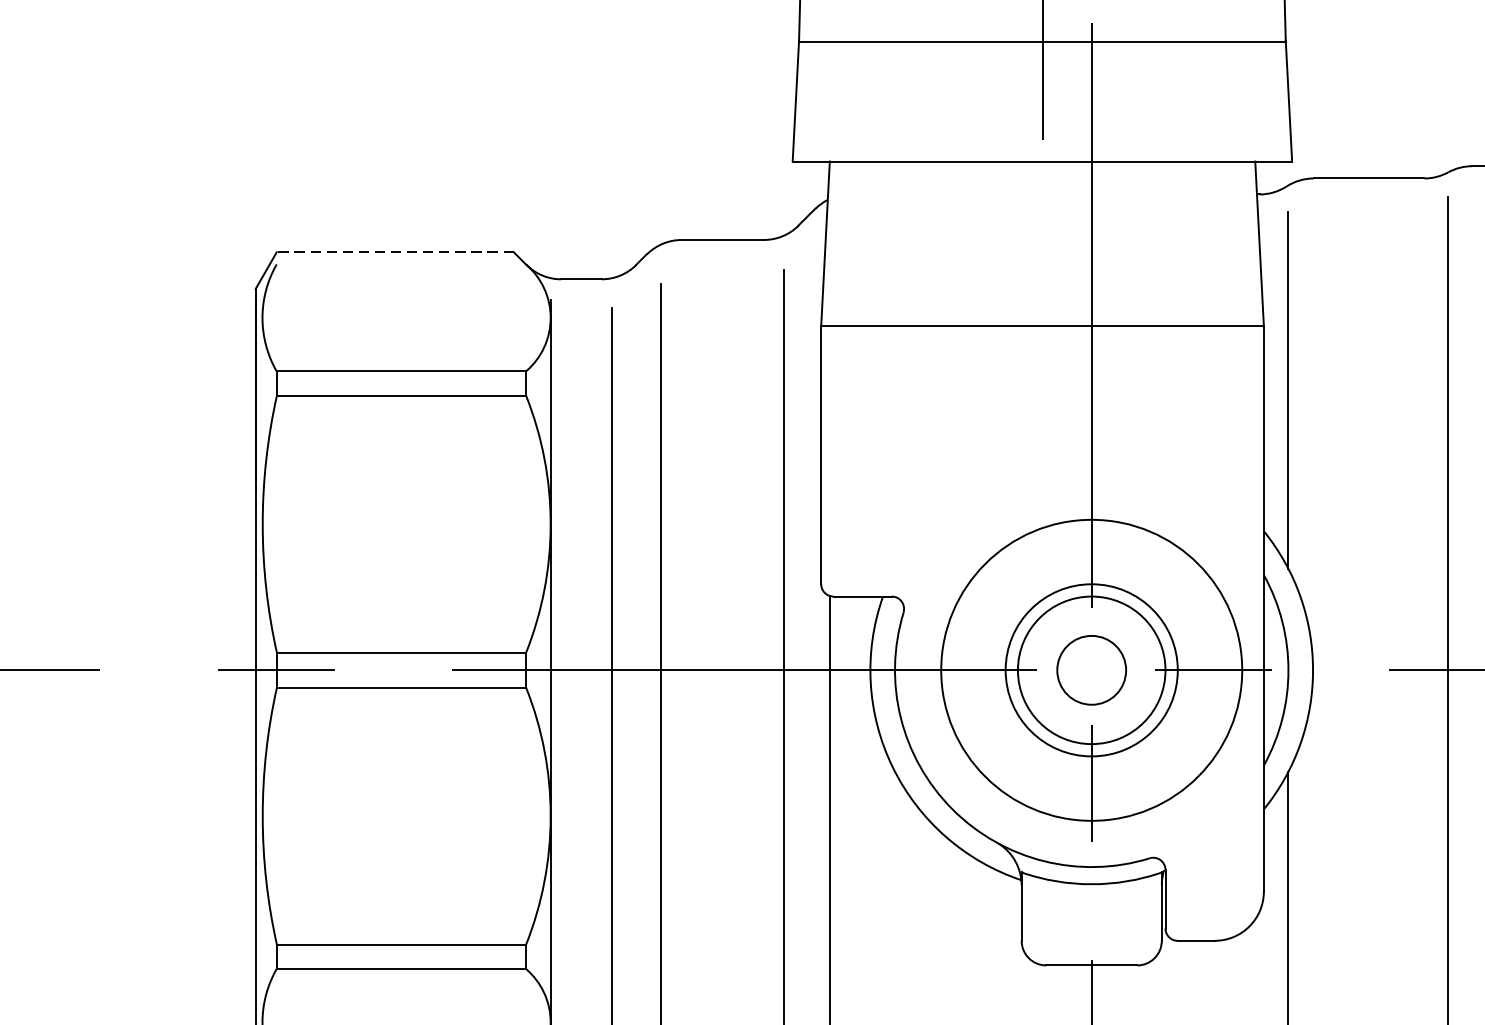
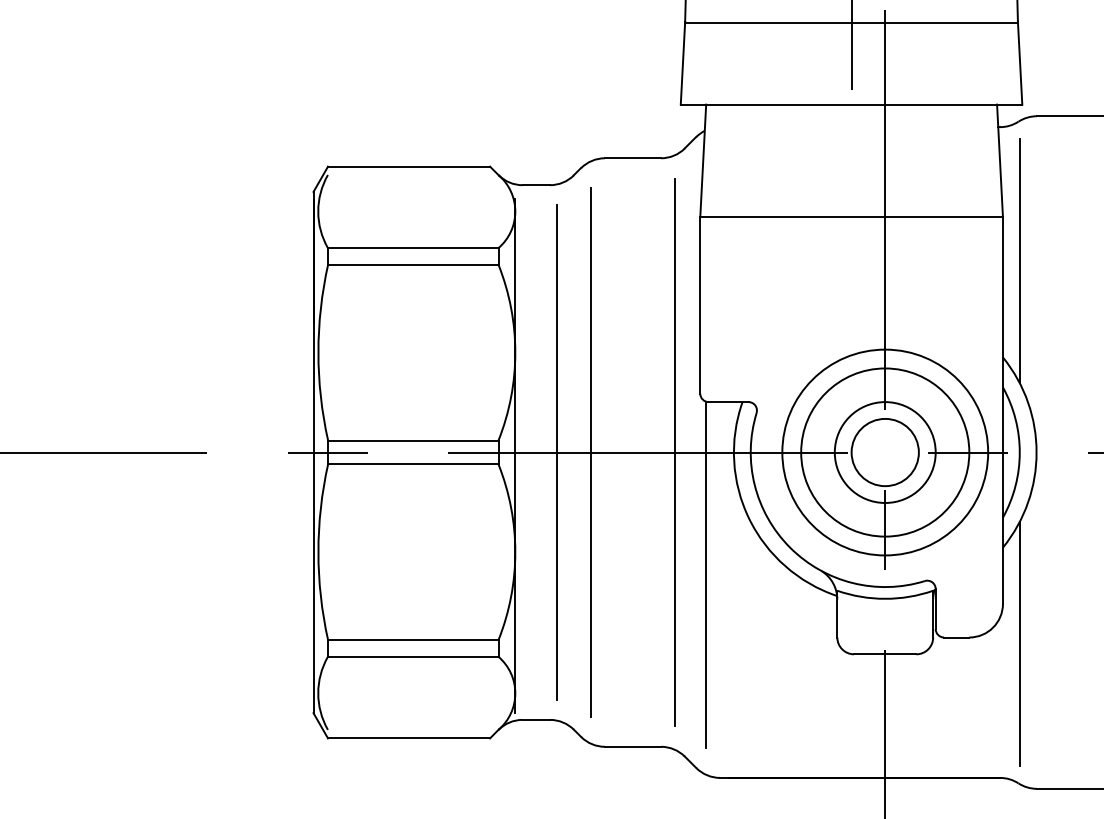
line: (394, 251) -> (408, 166), dashed -> solid
circle: (1090, 670) -> (884, 452), size x1.43
circle: (1092, 670) -> (885, 452), size x1.43

